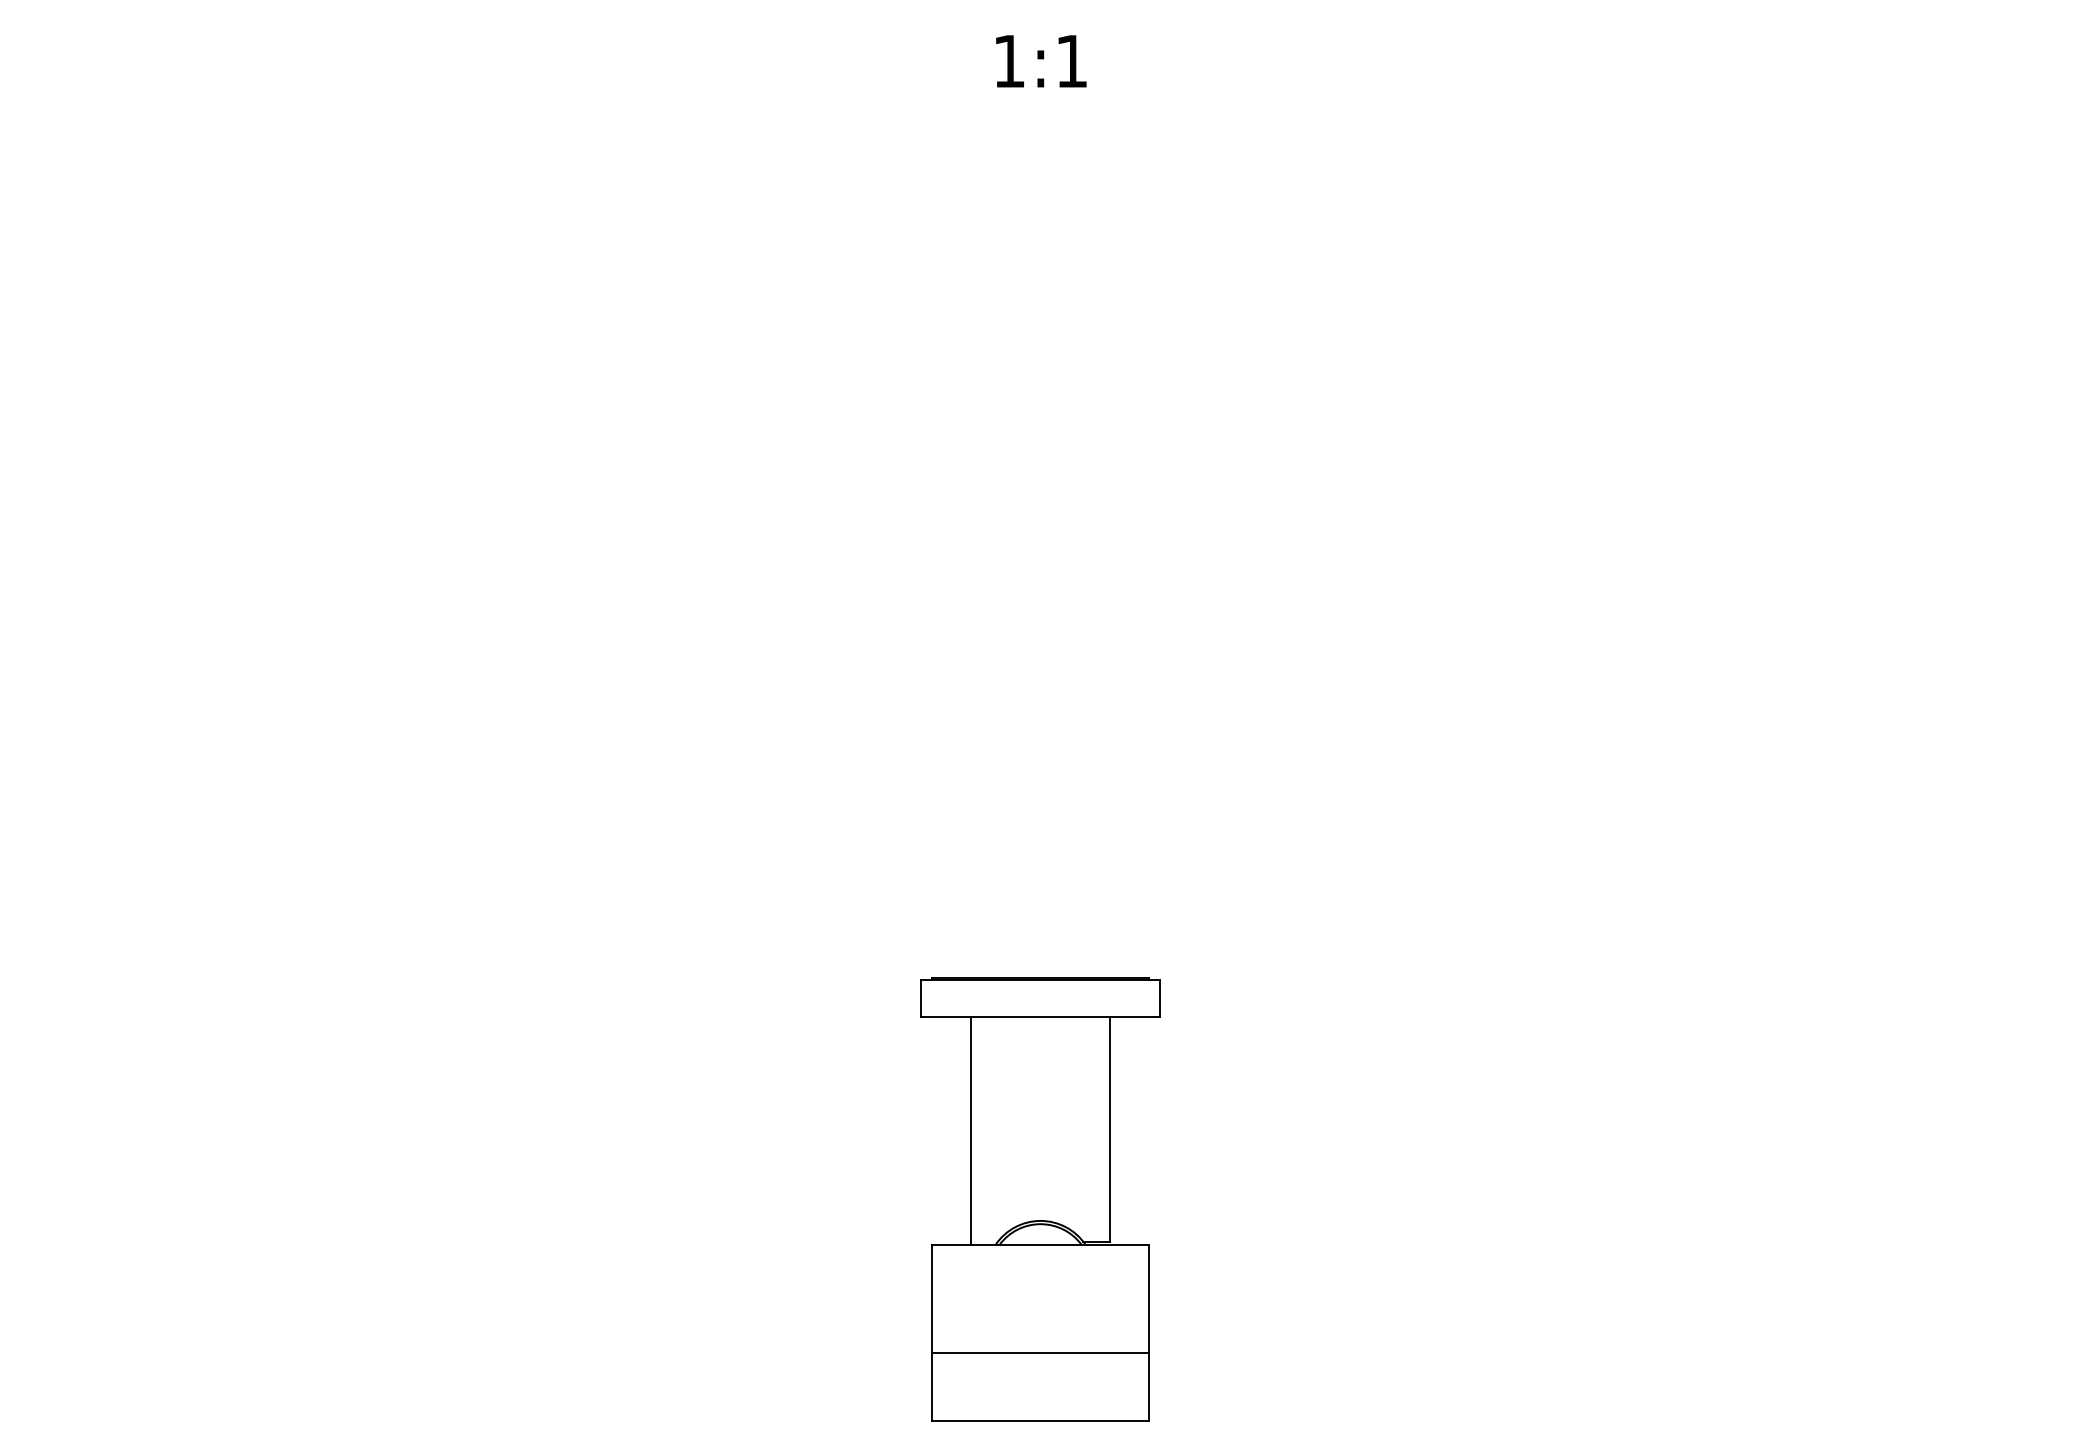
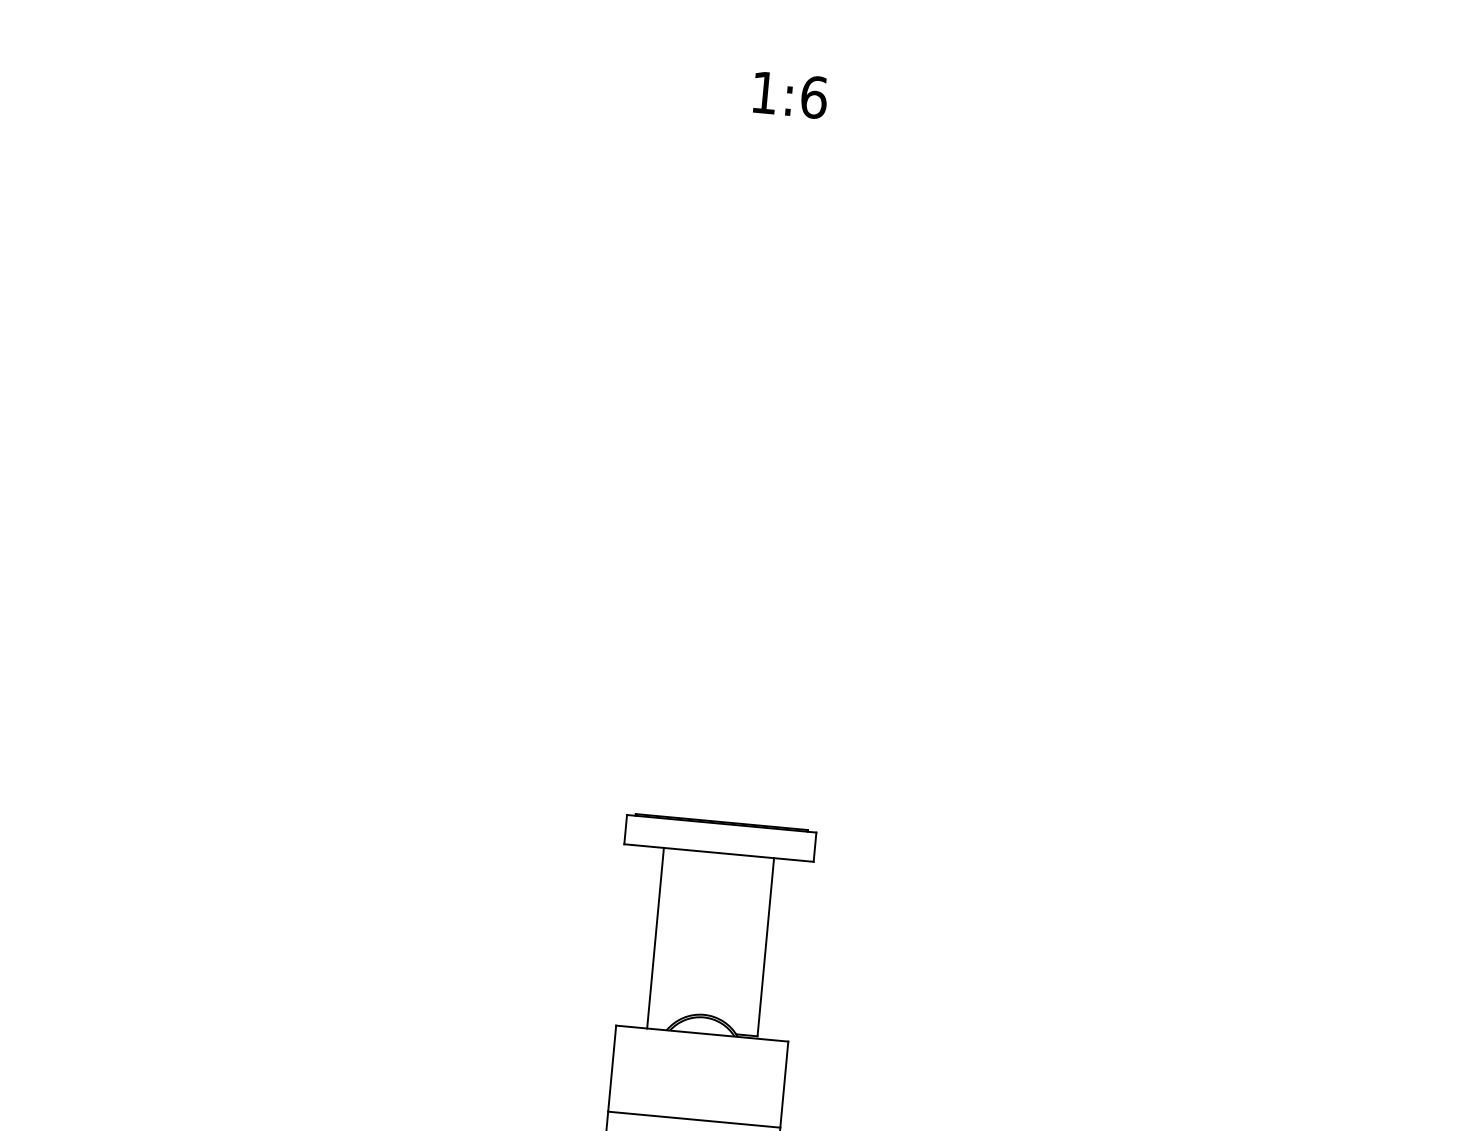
text: (1072, 61) -> (814, 97), 1:1 -> 1:6

